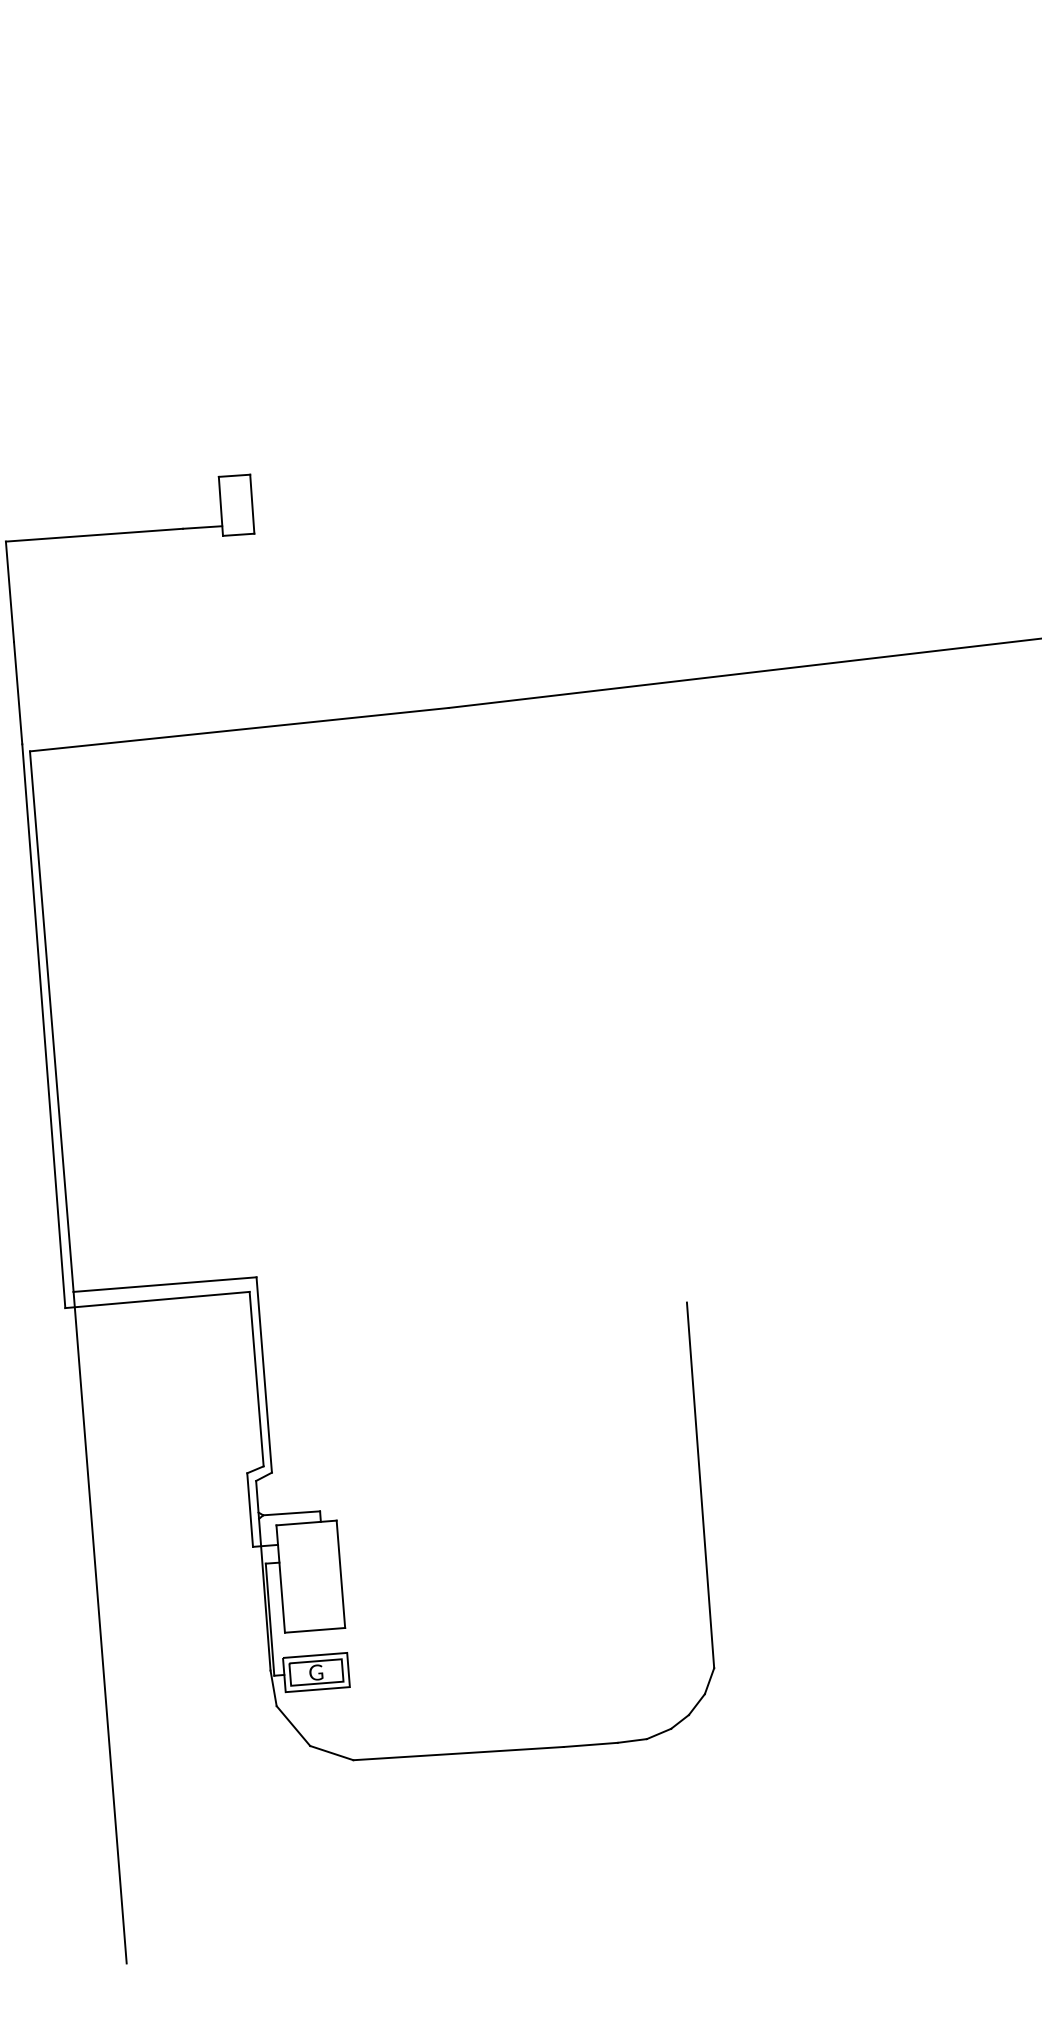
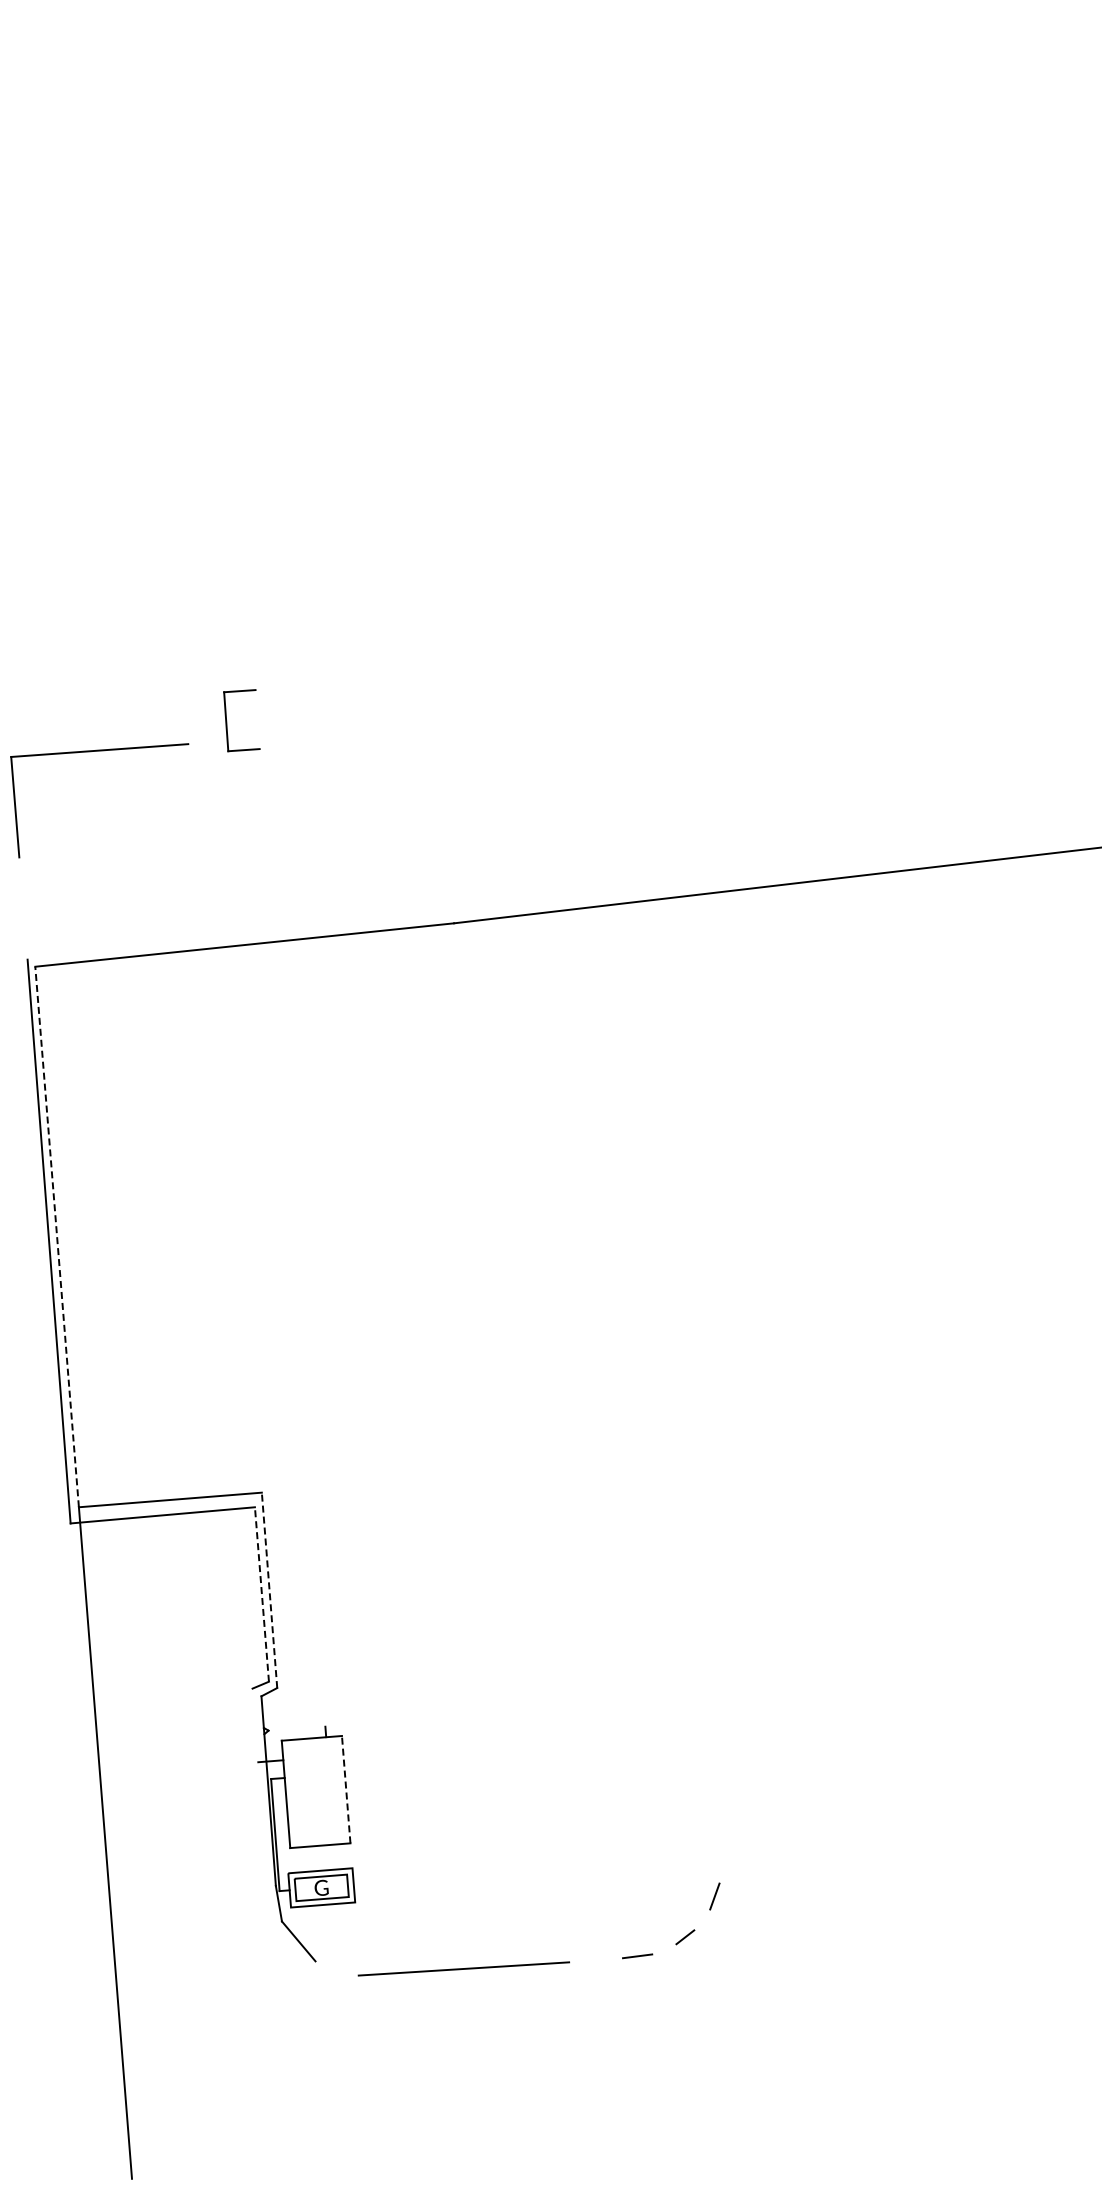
line: (252, 504) -> (257, 719), removed
line: (202, 527) -> (207, 742), removed
line: (18, 693) -> (23, 908), removed
line: (52, 1021) -> (57, 1236), solid -> dashed
line: (264, 1375) -> (269, 1590), solid -> dashed
line: (256, 1379) -> (261, 1594), solid -> dashed
line: (700, 1485) -> (705, 1700), removed
line: (250, 1510) -> (255, 1725), removed
line: (291, 1513) -> (296, 1728), removed
line: (341, 1574) -> (346, 1789), solid -> dashed
line: (697, 1704) -> (702, 1919), removed
line: (659, 1734) -> (664, 1949), removed
line: (591, 1745) -> (596, 1960), removed
line: (331, 1753) -> (336, 1968), removed

